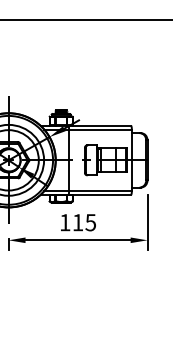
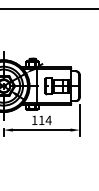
text: (90, 222) -> (48, 120), 115 -> 114

